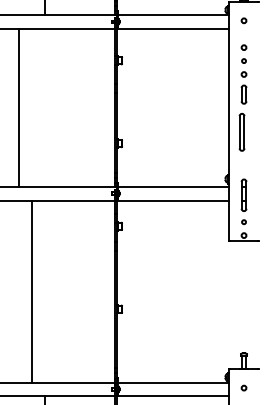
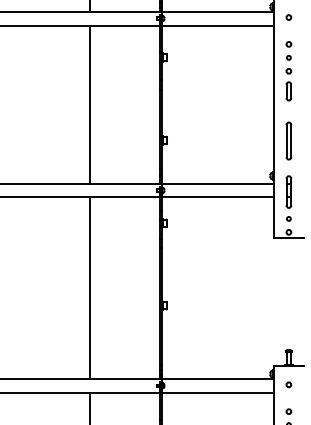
line: (19, 107) -> (90, 104), moved
part: (241, 131) -> (288, 140), moved
line: (32, 291) -> (90, 288), moved

